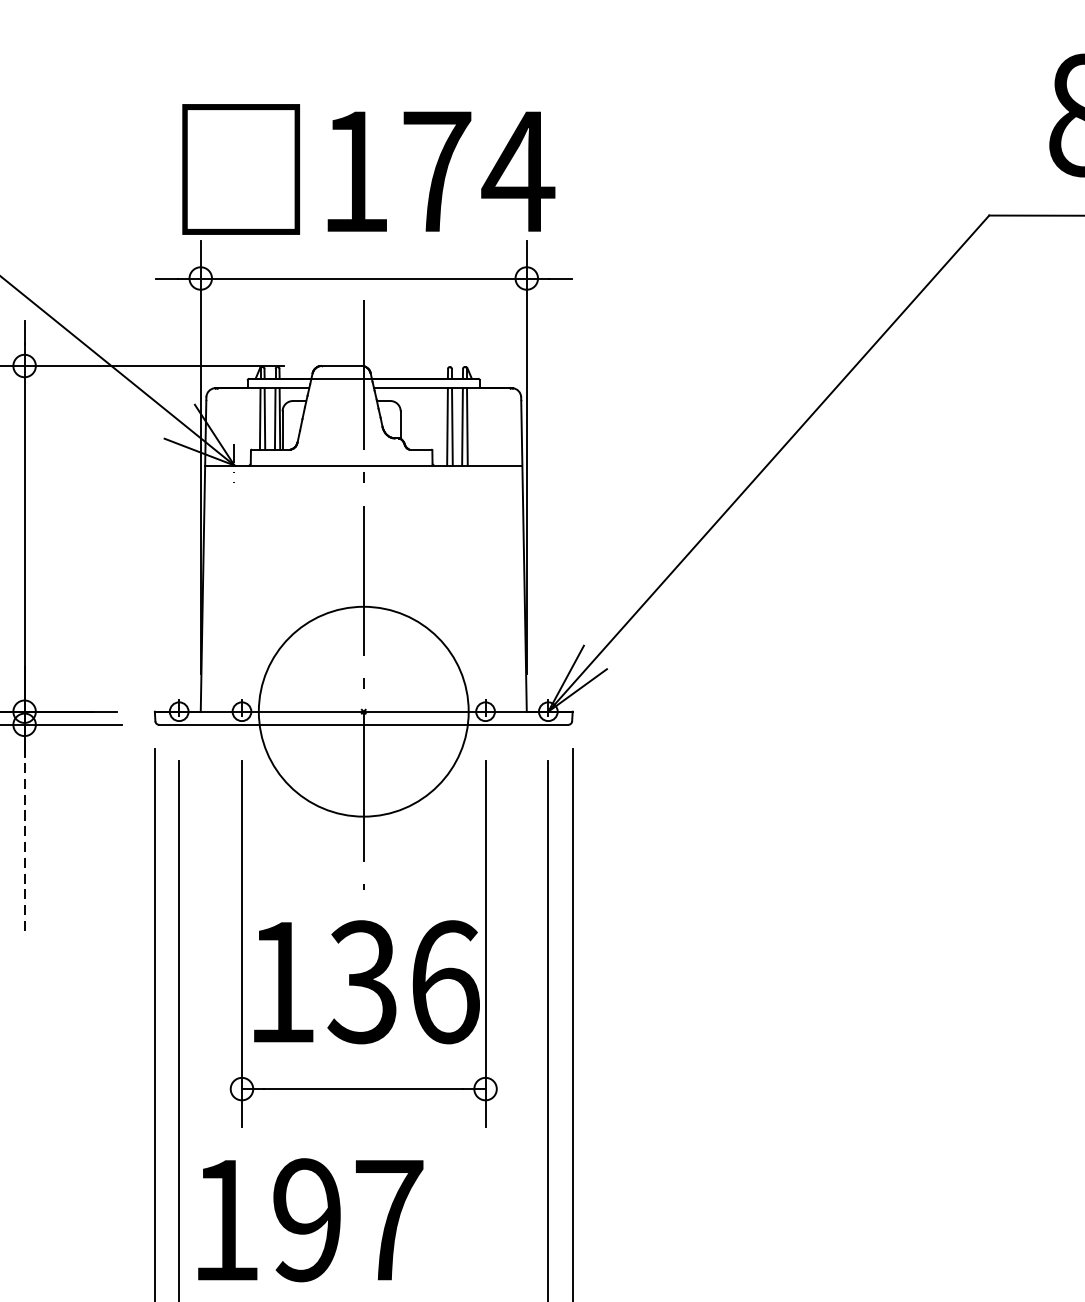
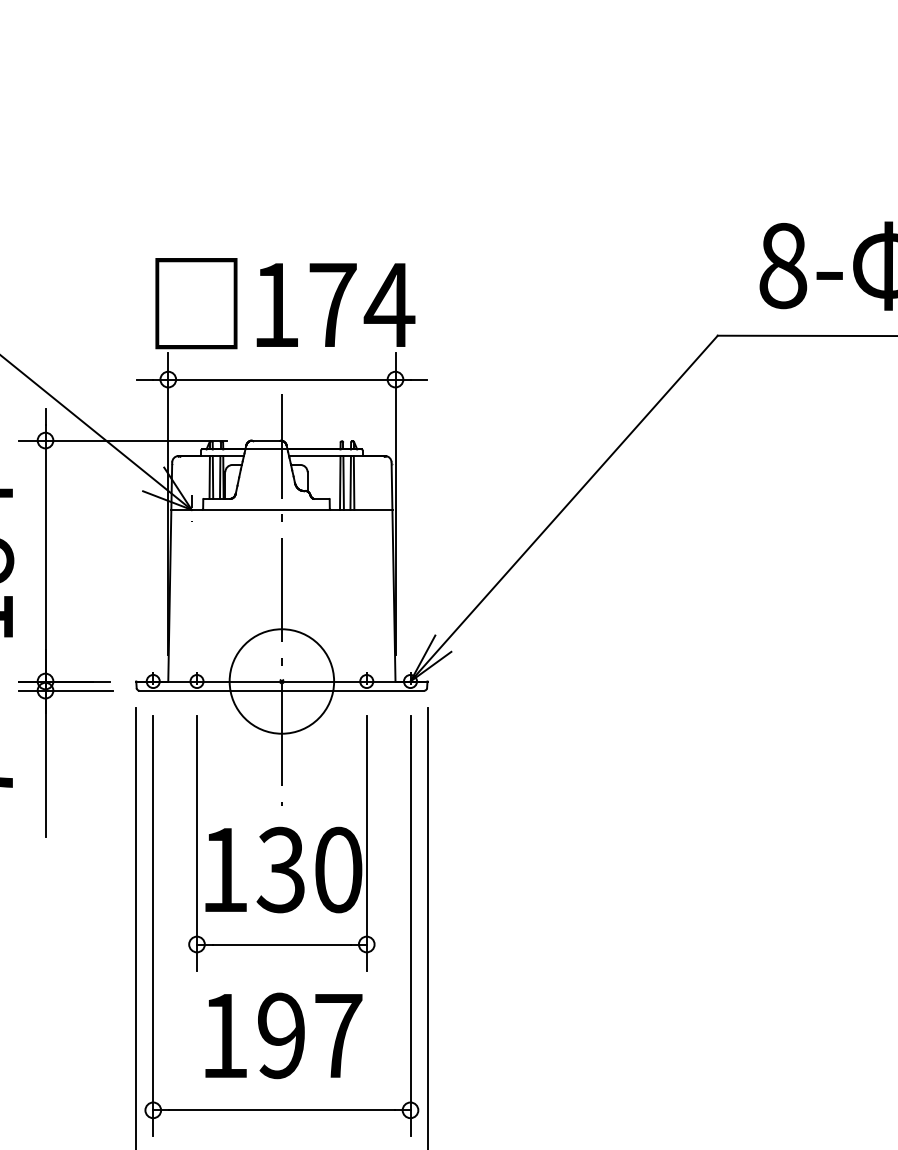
circle: (363, 711) -> (281, 681), size x0.71
line: (24, 840) -> (45, 771), dashed -> solid
text: (444, 981) -> (338, 869), 136 -> 130
text: (310, 1219) -> (283, 1035), moved

